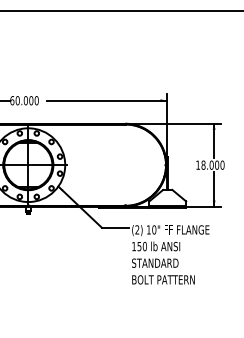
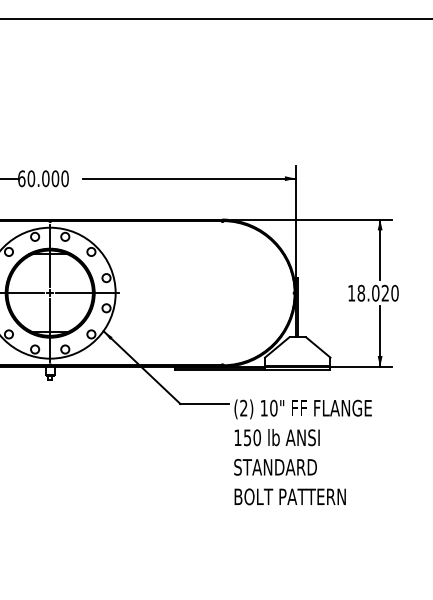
text: (217, 164) -> (386, 292), 18.000 -> 18.020

